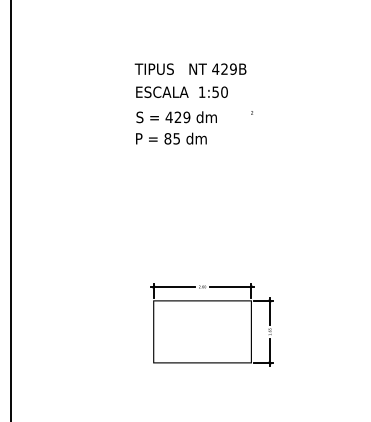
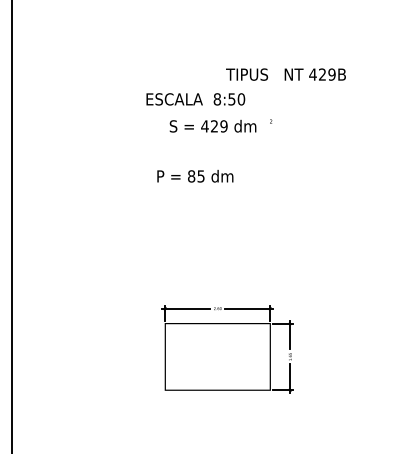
text: (190, 69) -> (285, 74), moved
text: (202, 92) -> (217, 99), 1:50 -> 8:50
text: (176, 117) -> (212, 126), moved
text: (171, 138) -> (195, 176), moved

